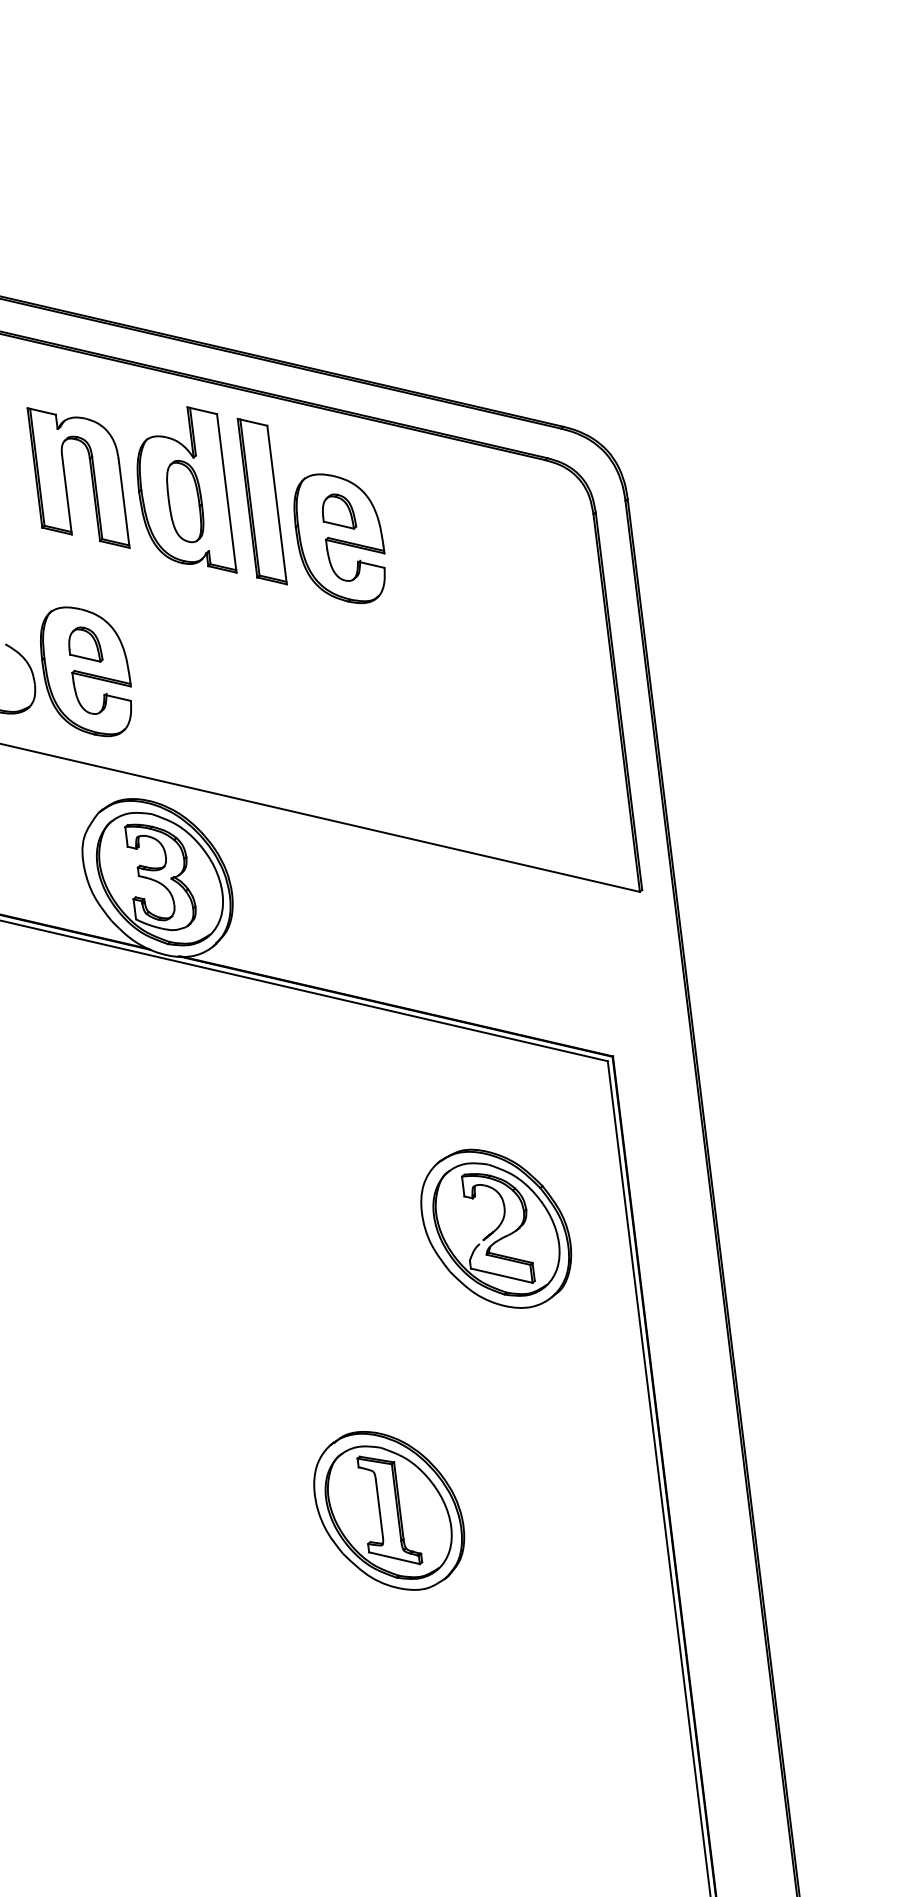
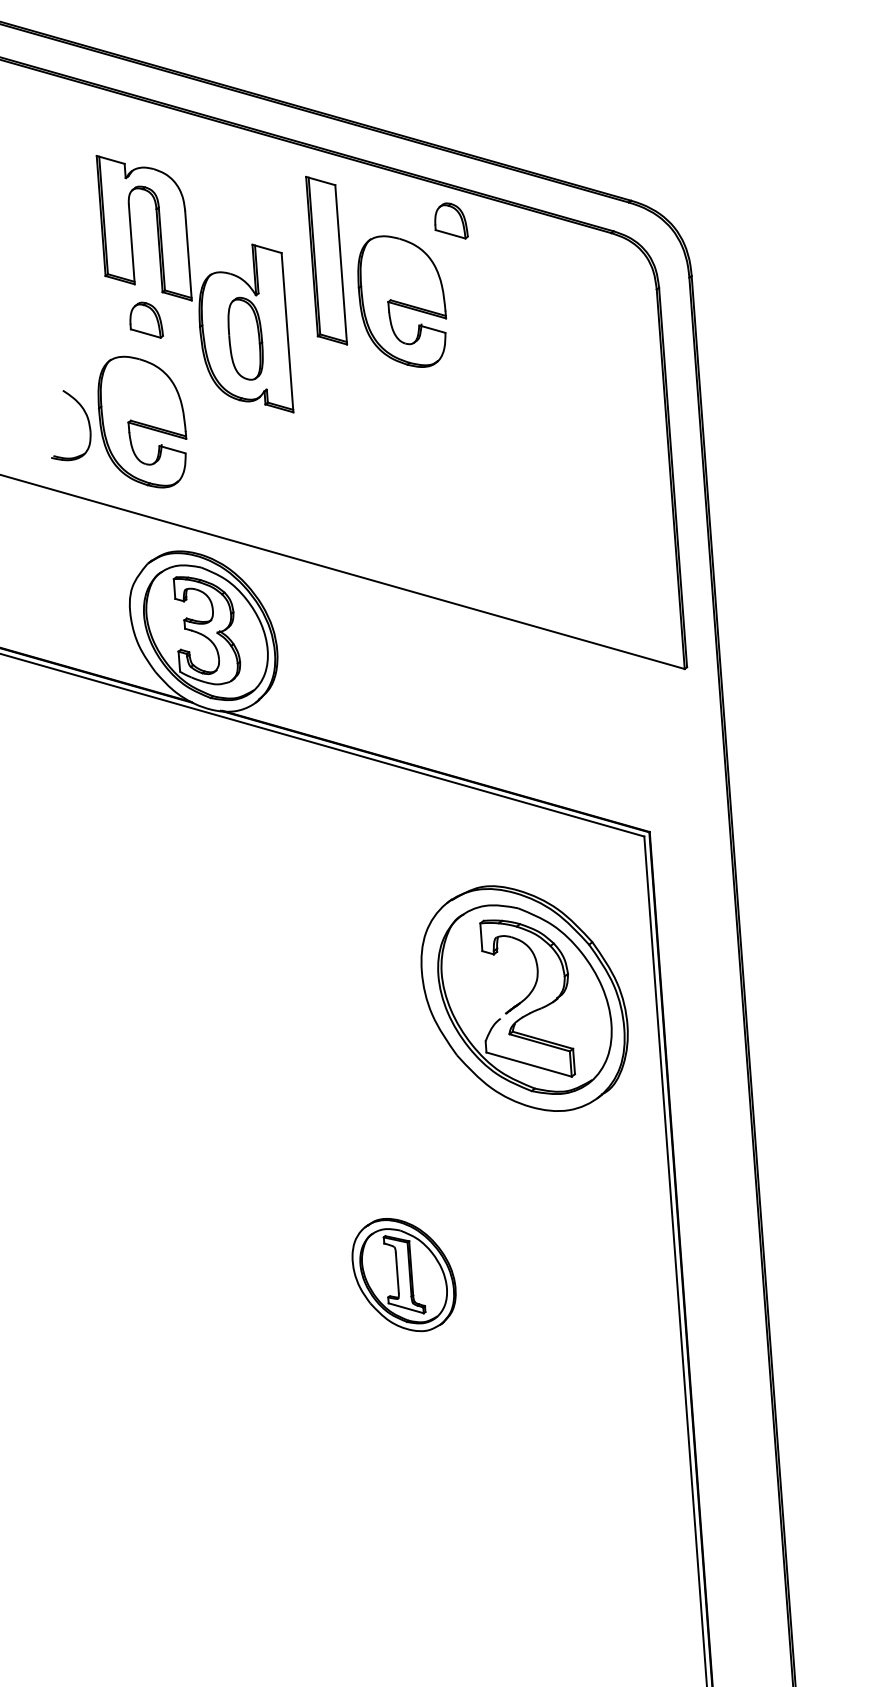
part: (186, 489) -> (247, 326), moved
part: (339, 511) -> (451, 220), moved
part: (85, 644) -> (146, 319), moved
part: (496, 1228) -> (525, 998), size x1.4
part: (389, 1510) -> (404, 1274), size x0.7

